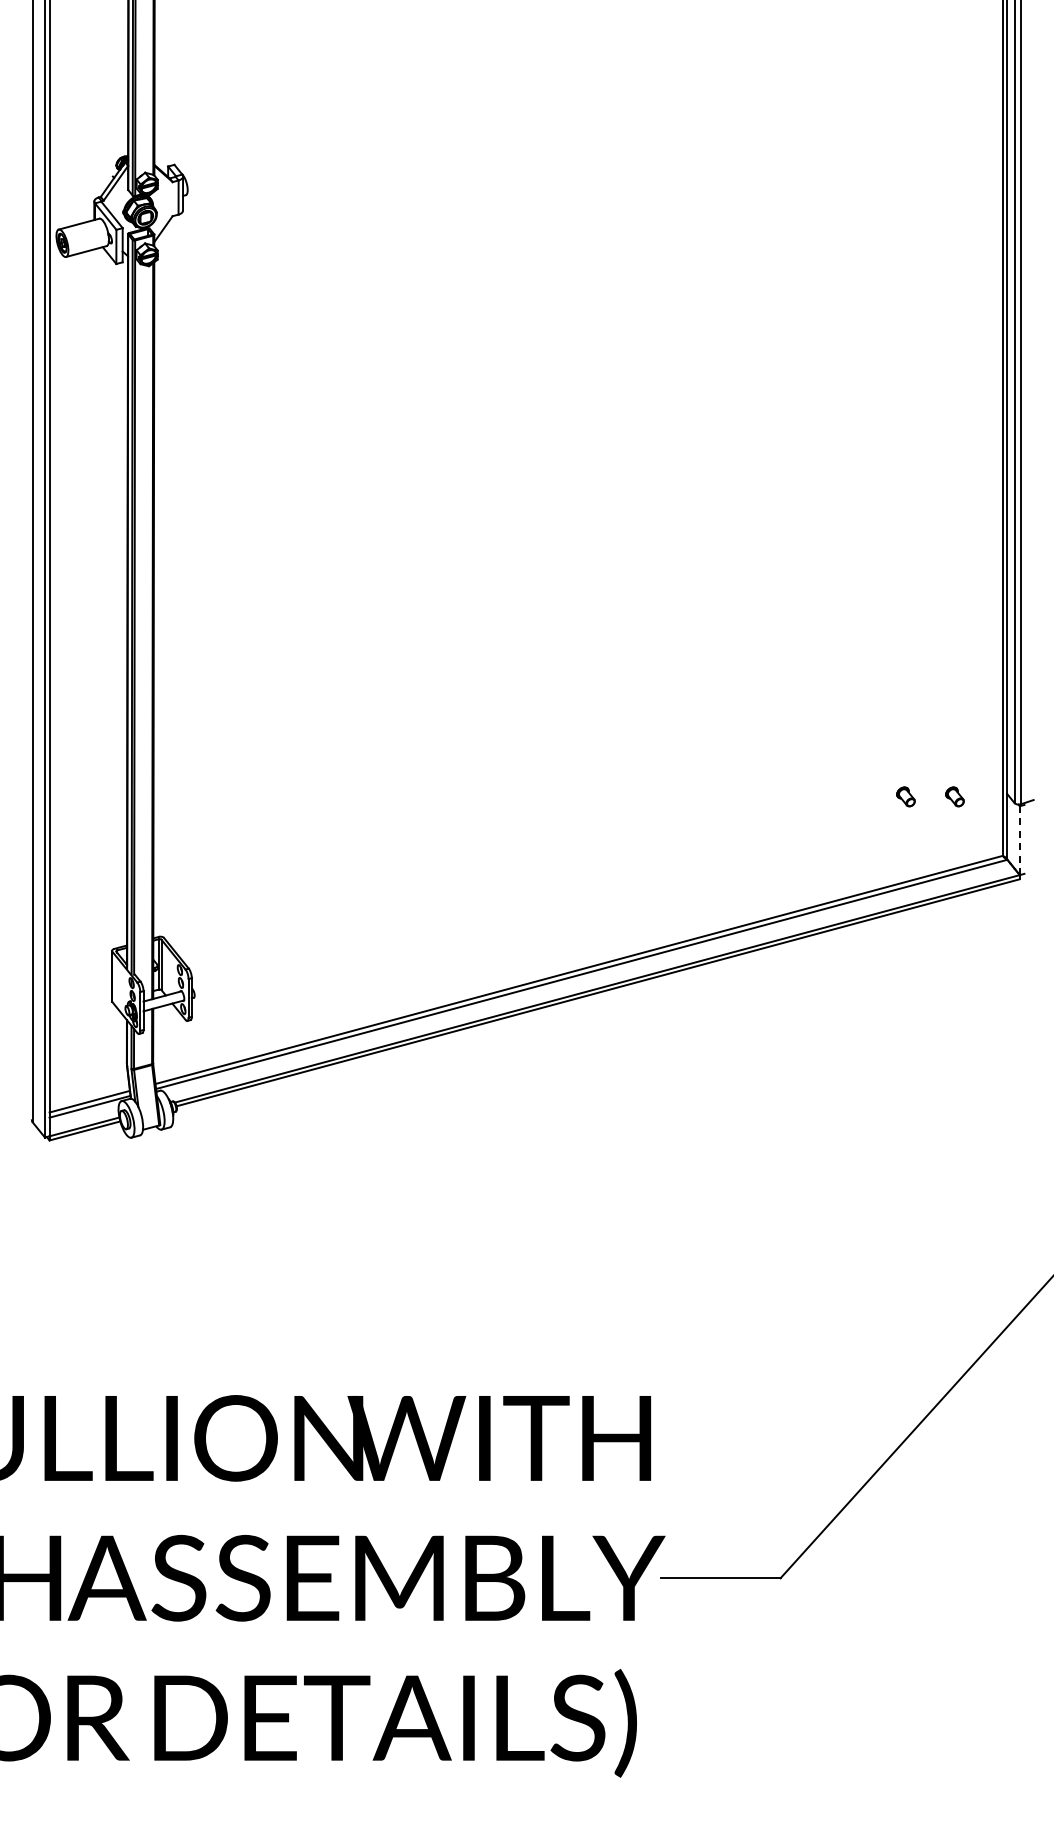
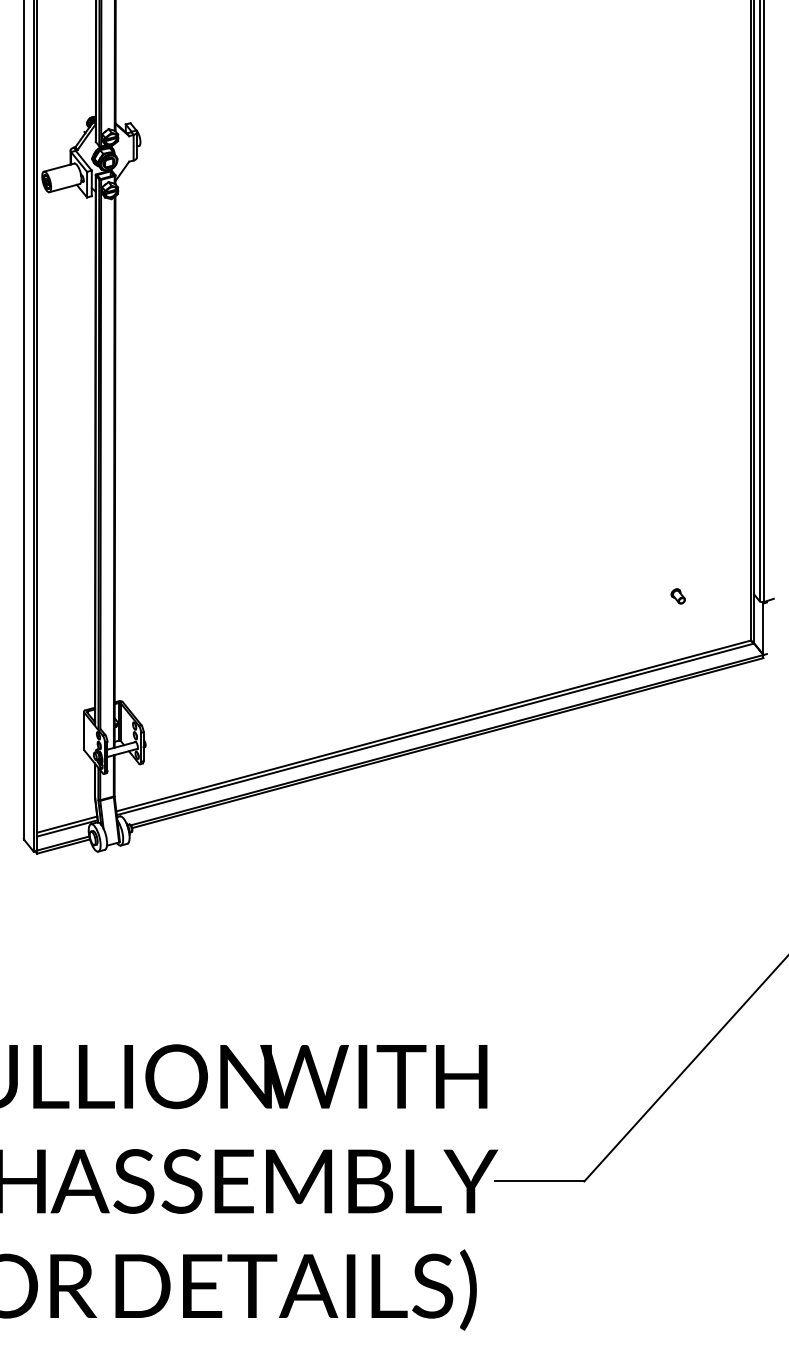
part: (954, 796) -> (714, 596), removed
line: (1019, 840) -> (763, 629), dashed -> solid

